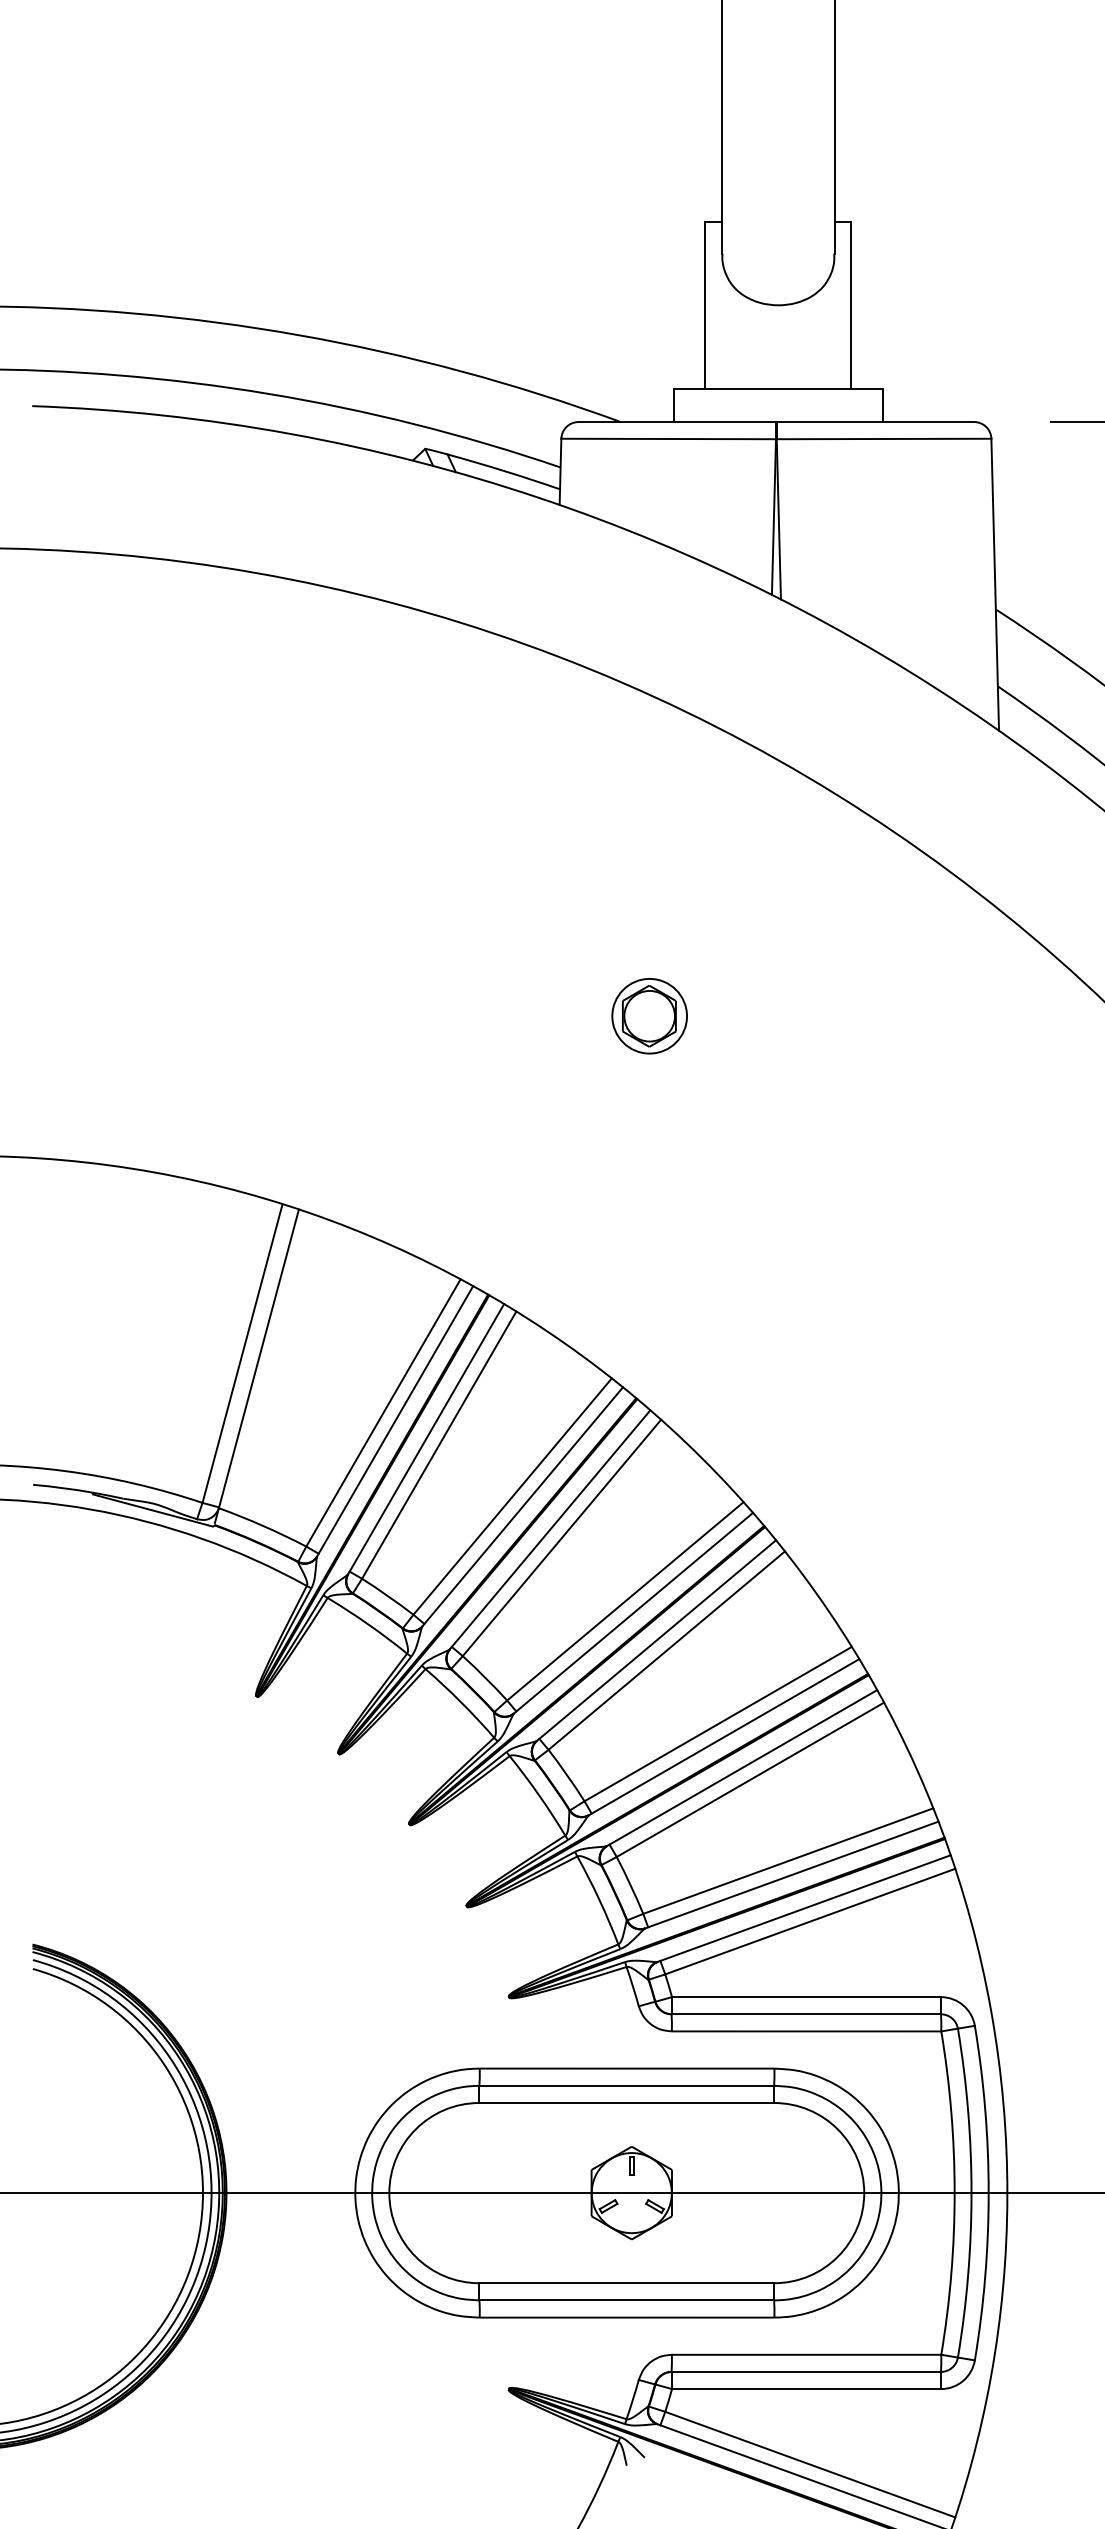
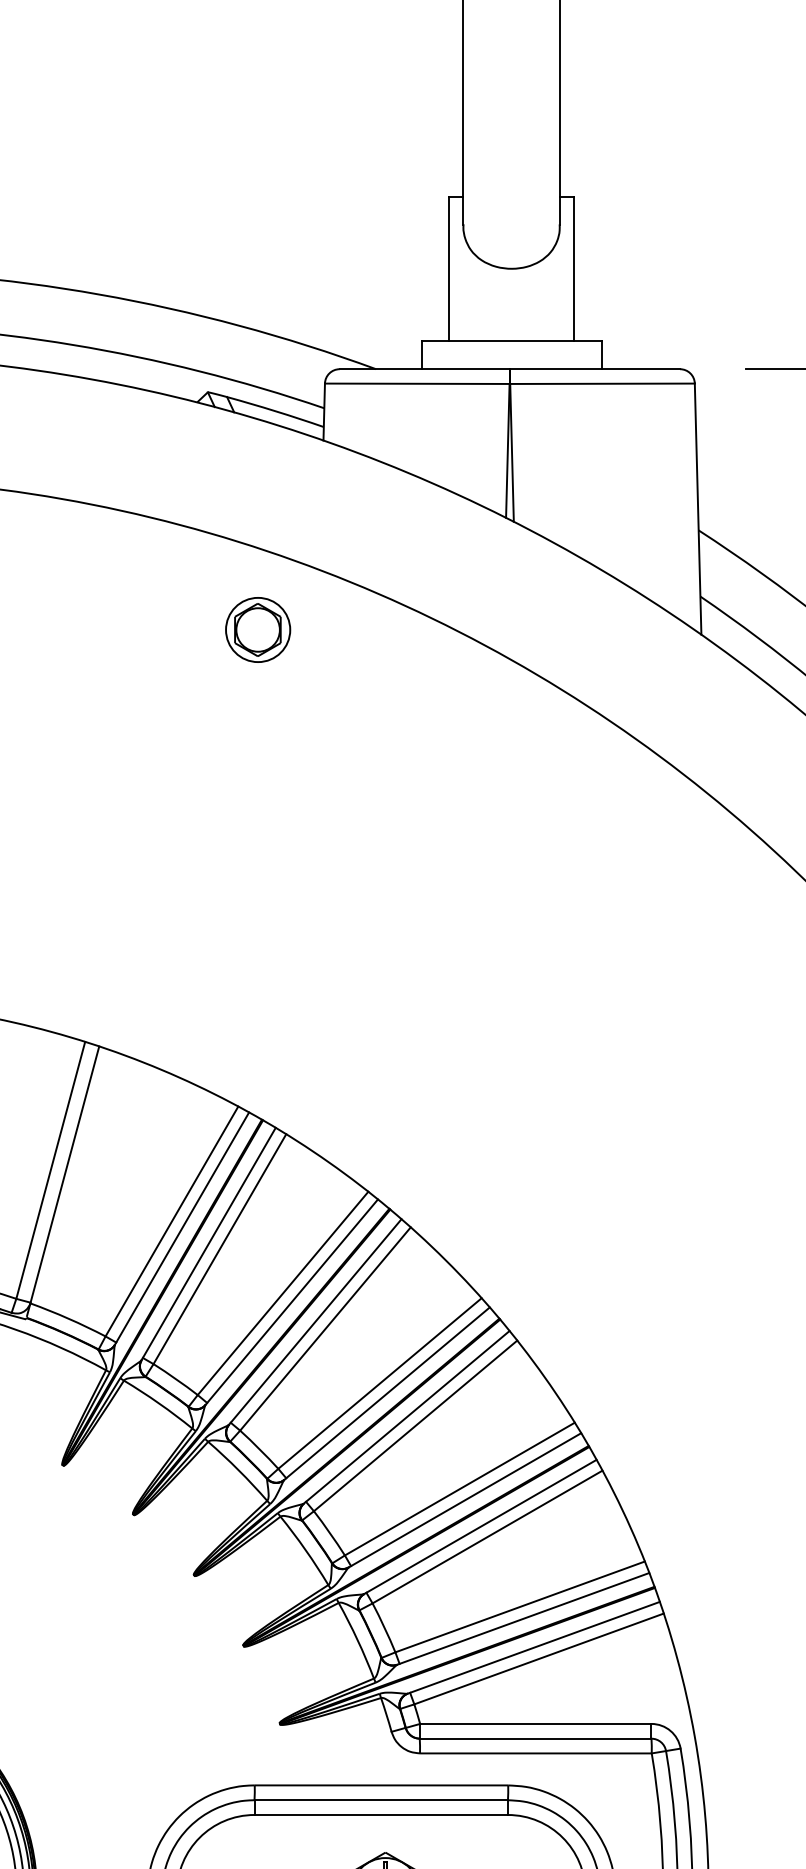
part: (649, 1016) -> (257, 630), moved

